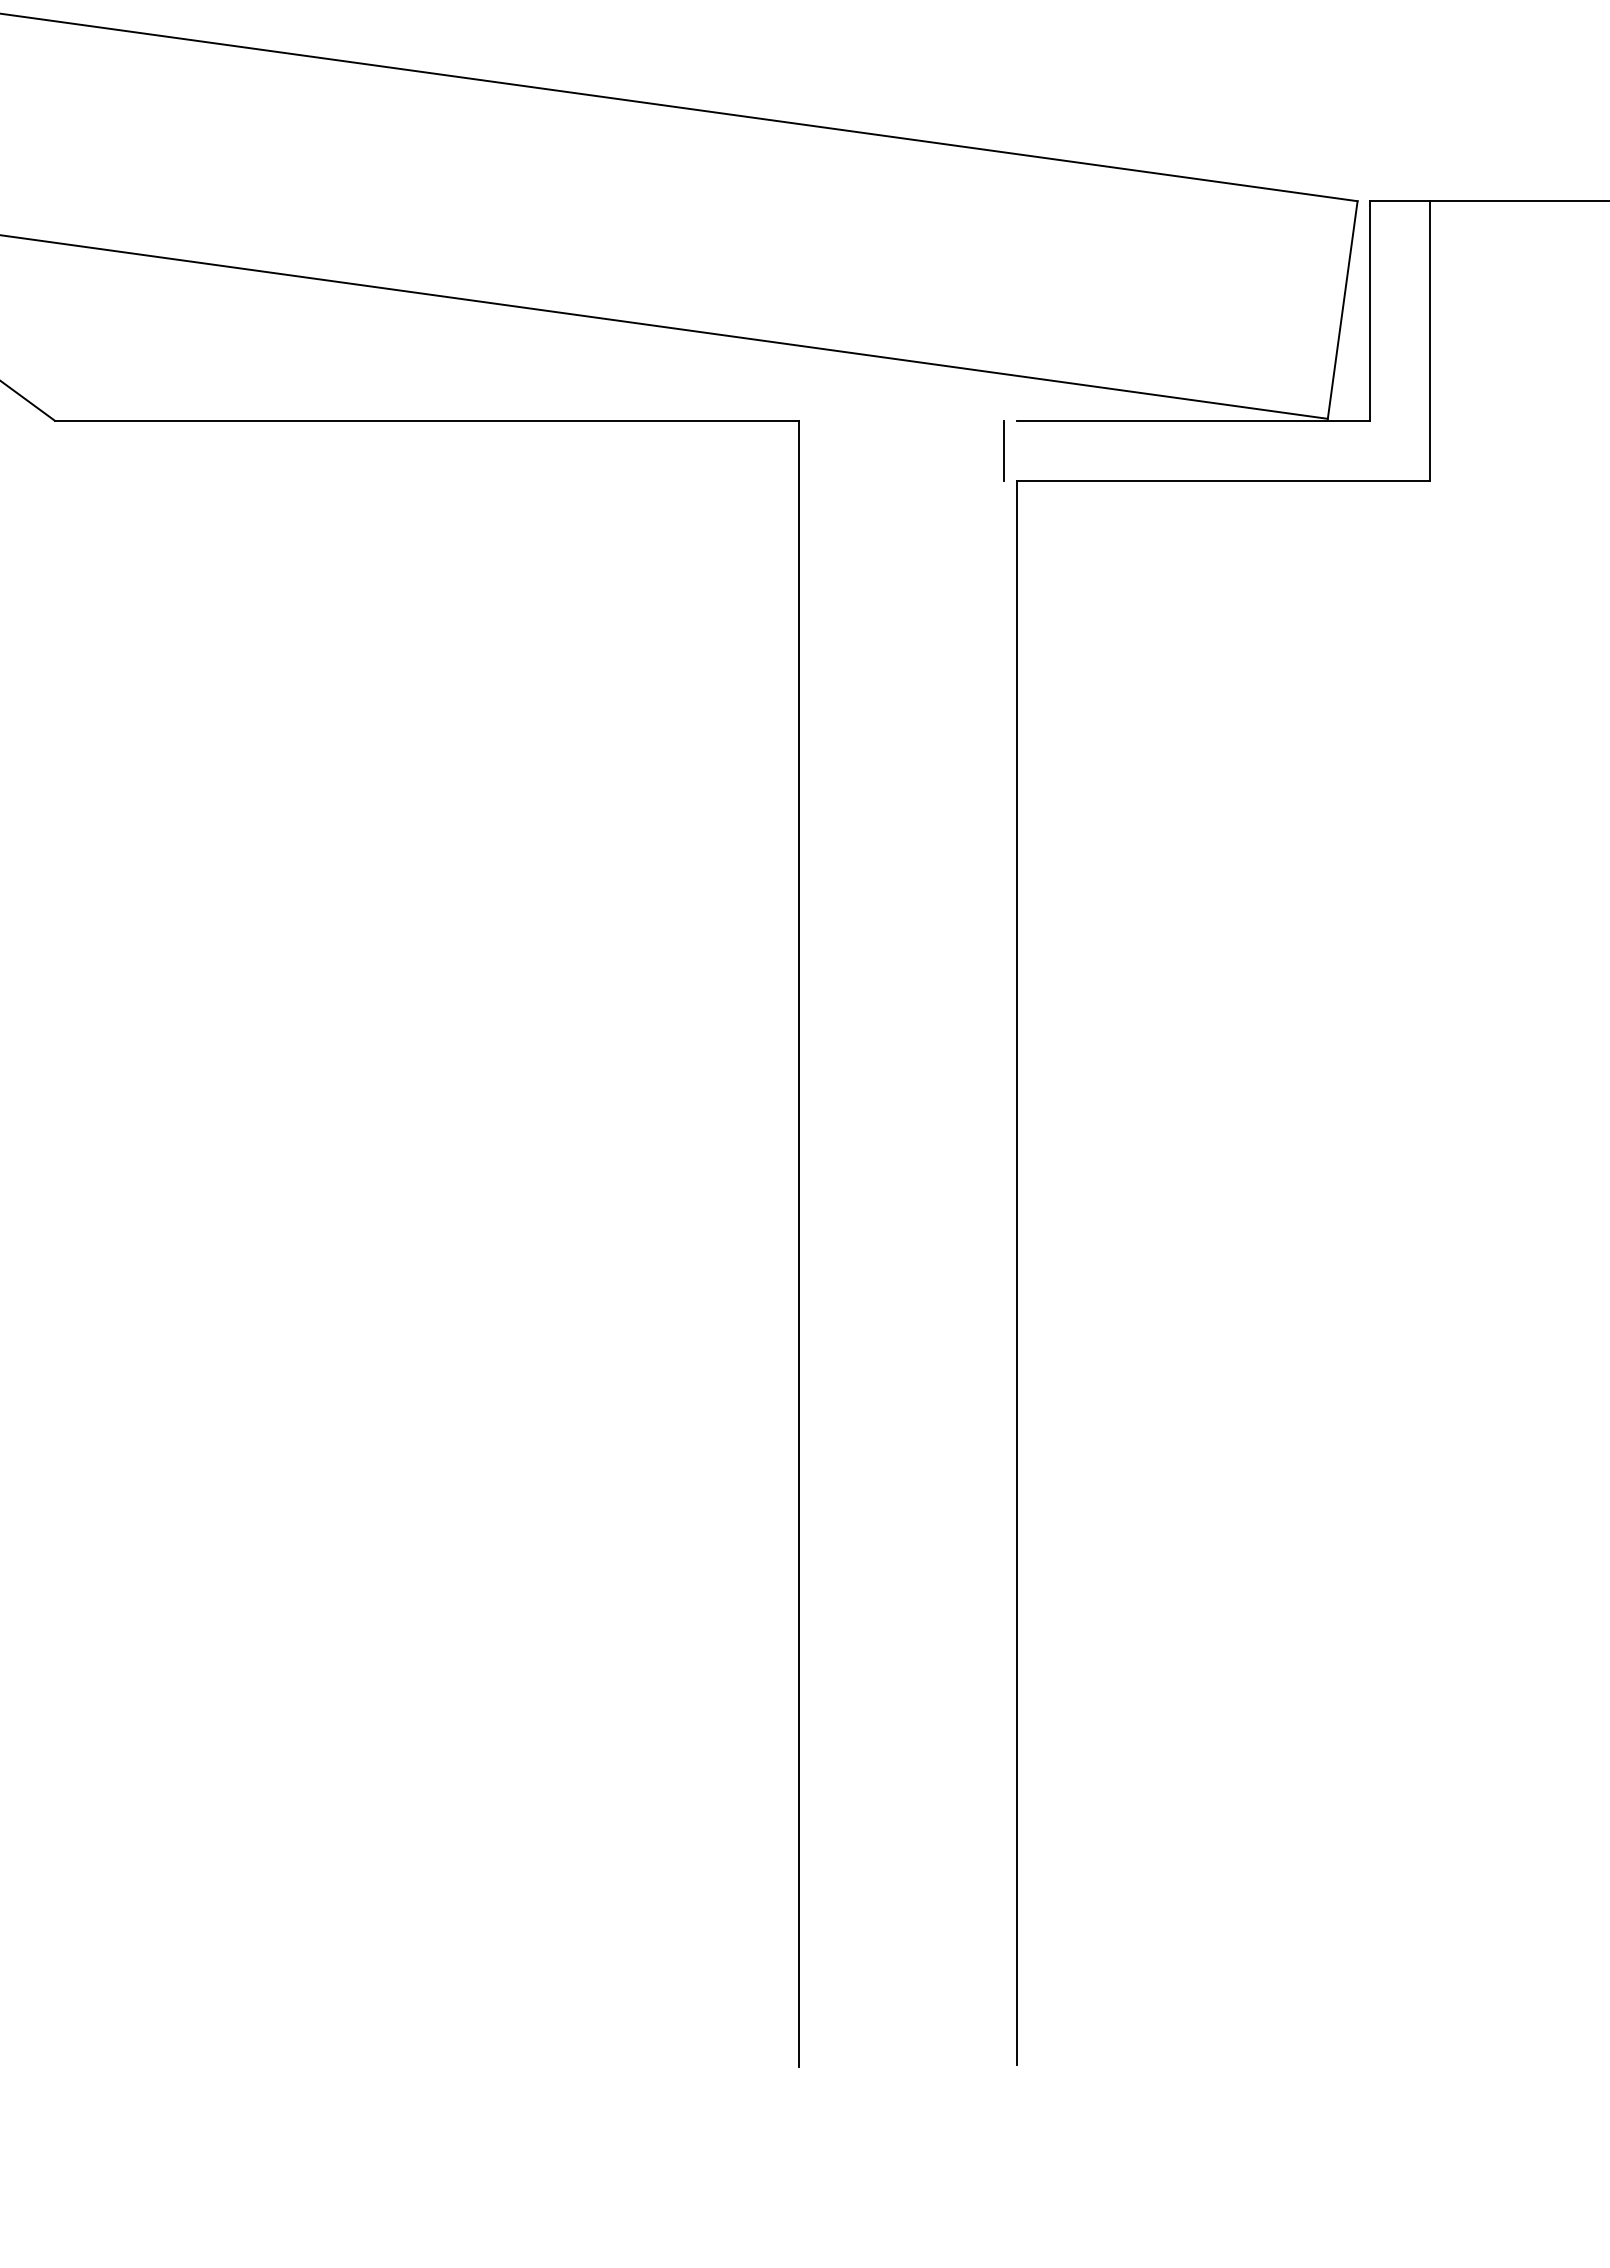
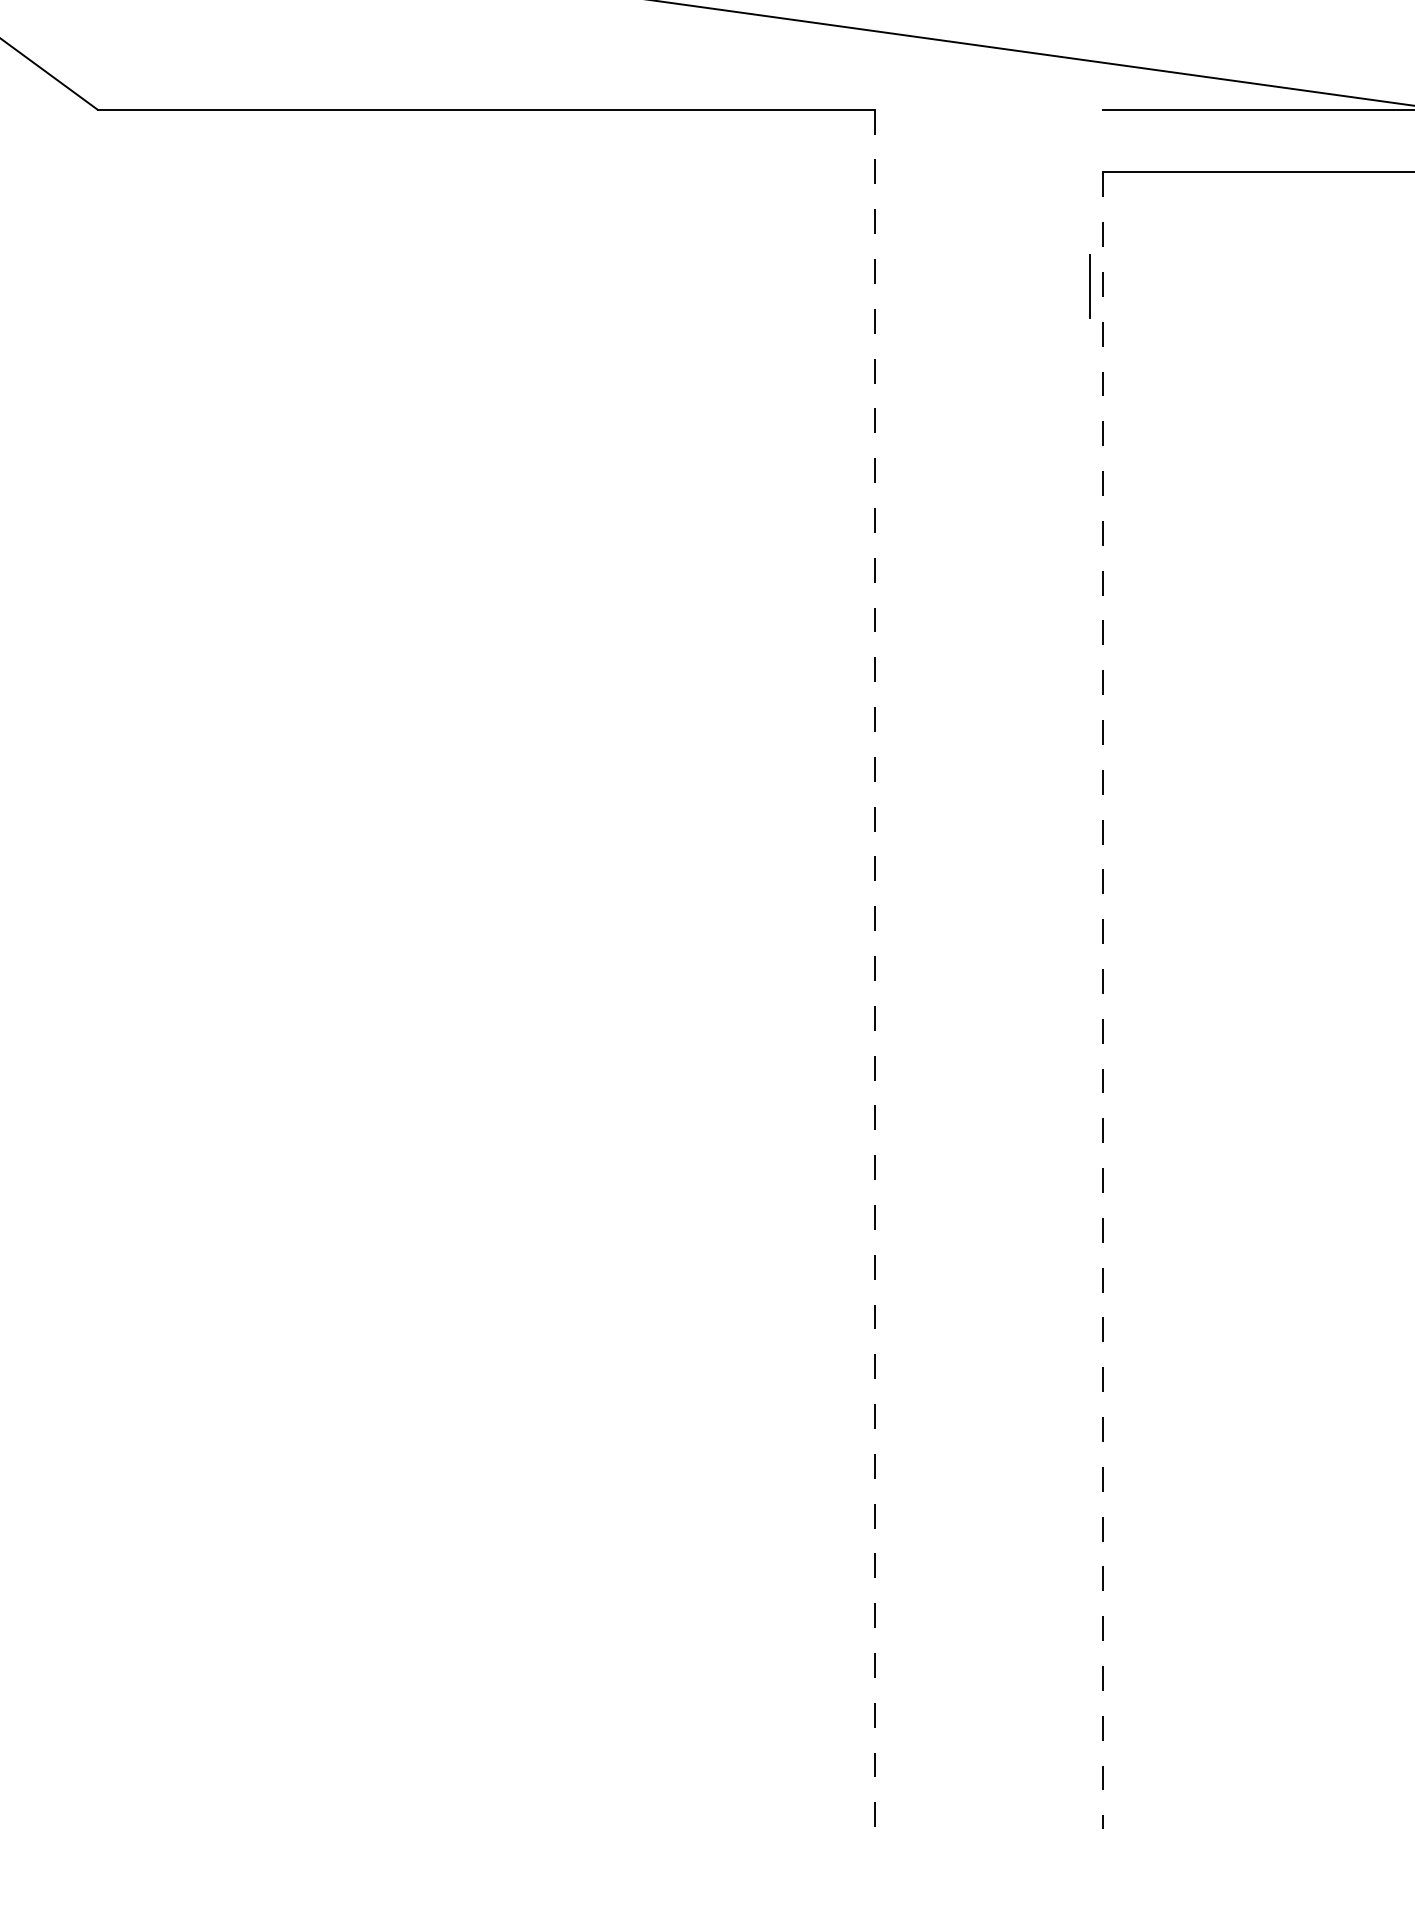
line: (1003, 450) -> (1089, 286), moved
line: (798, 1244) -> (875, 970), solid -> dashed
line: (1016, 1273) -> (1102, 1001), solid -> dashed

